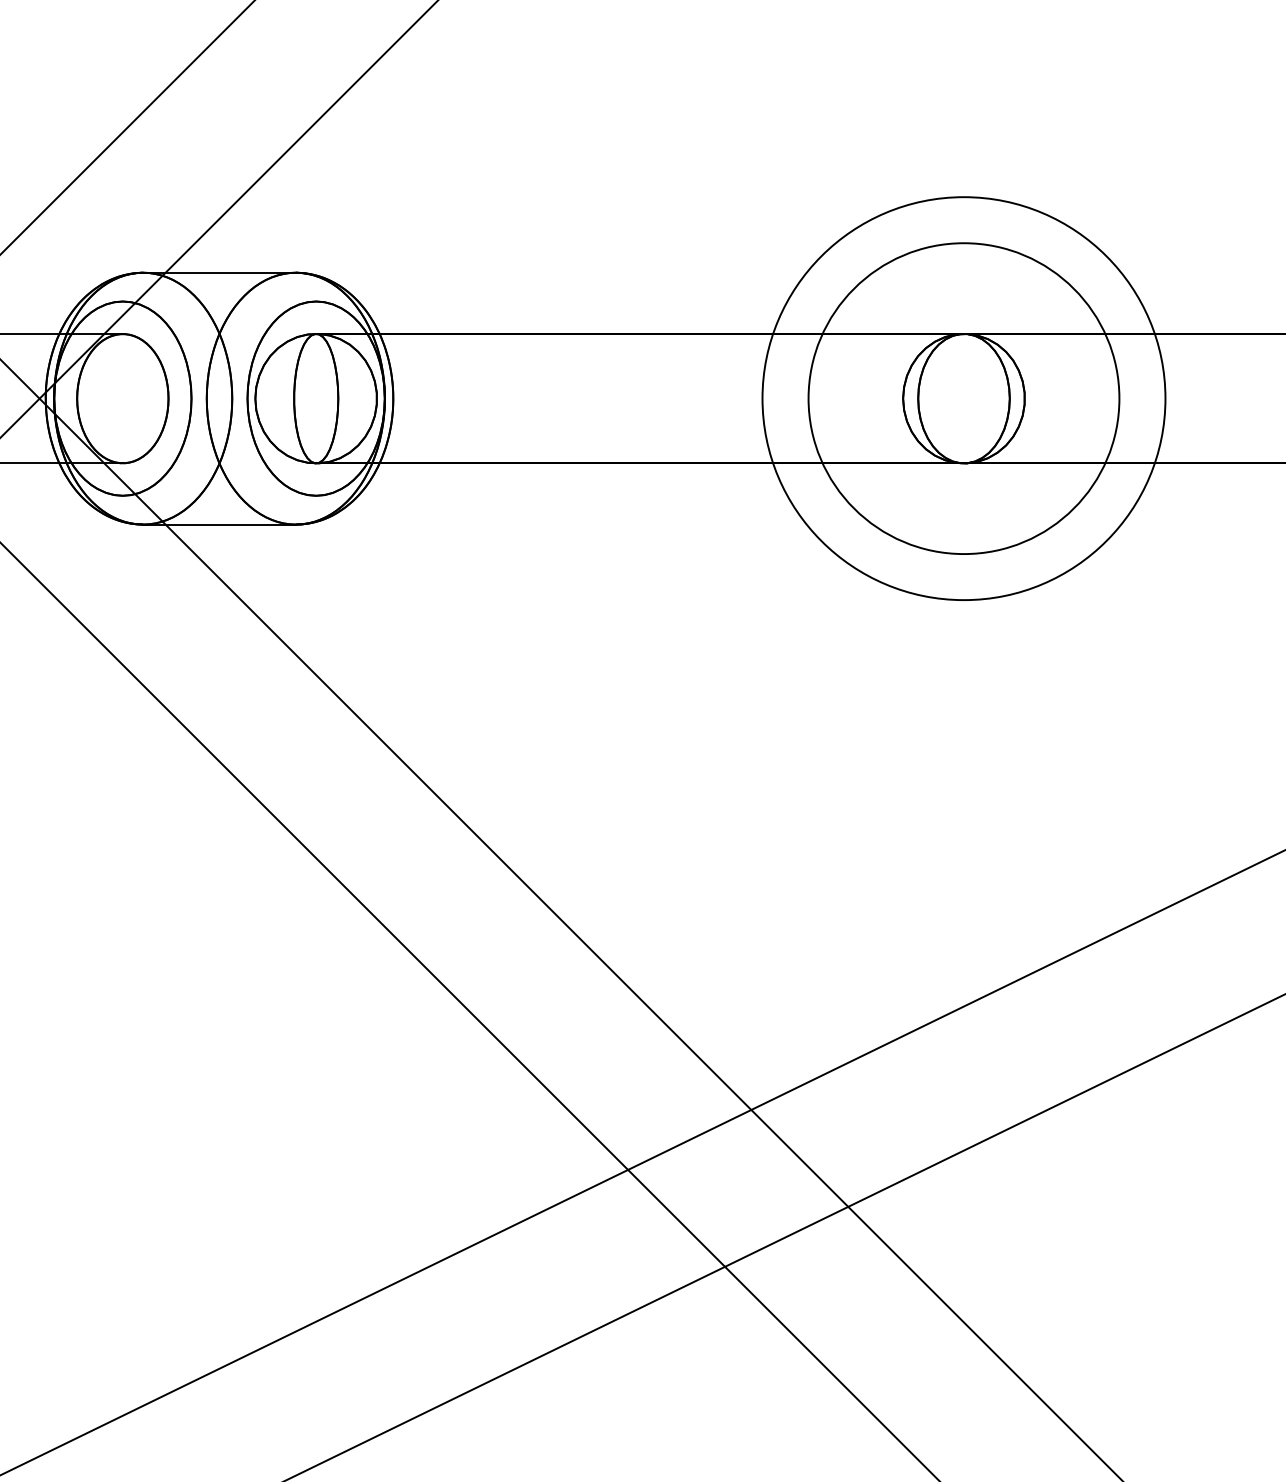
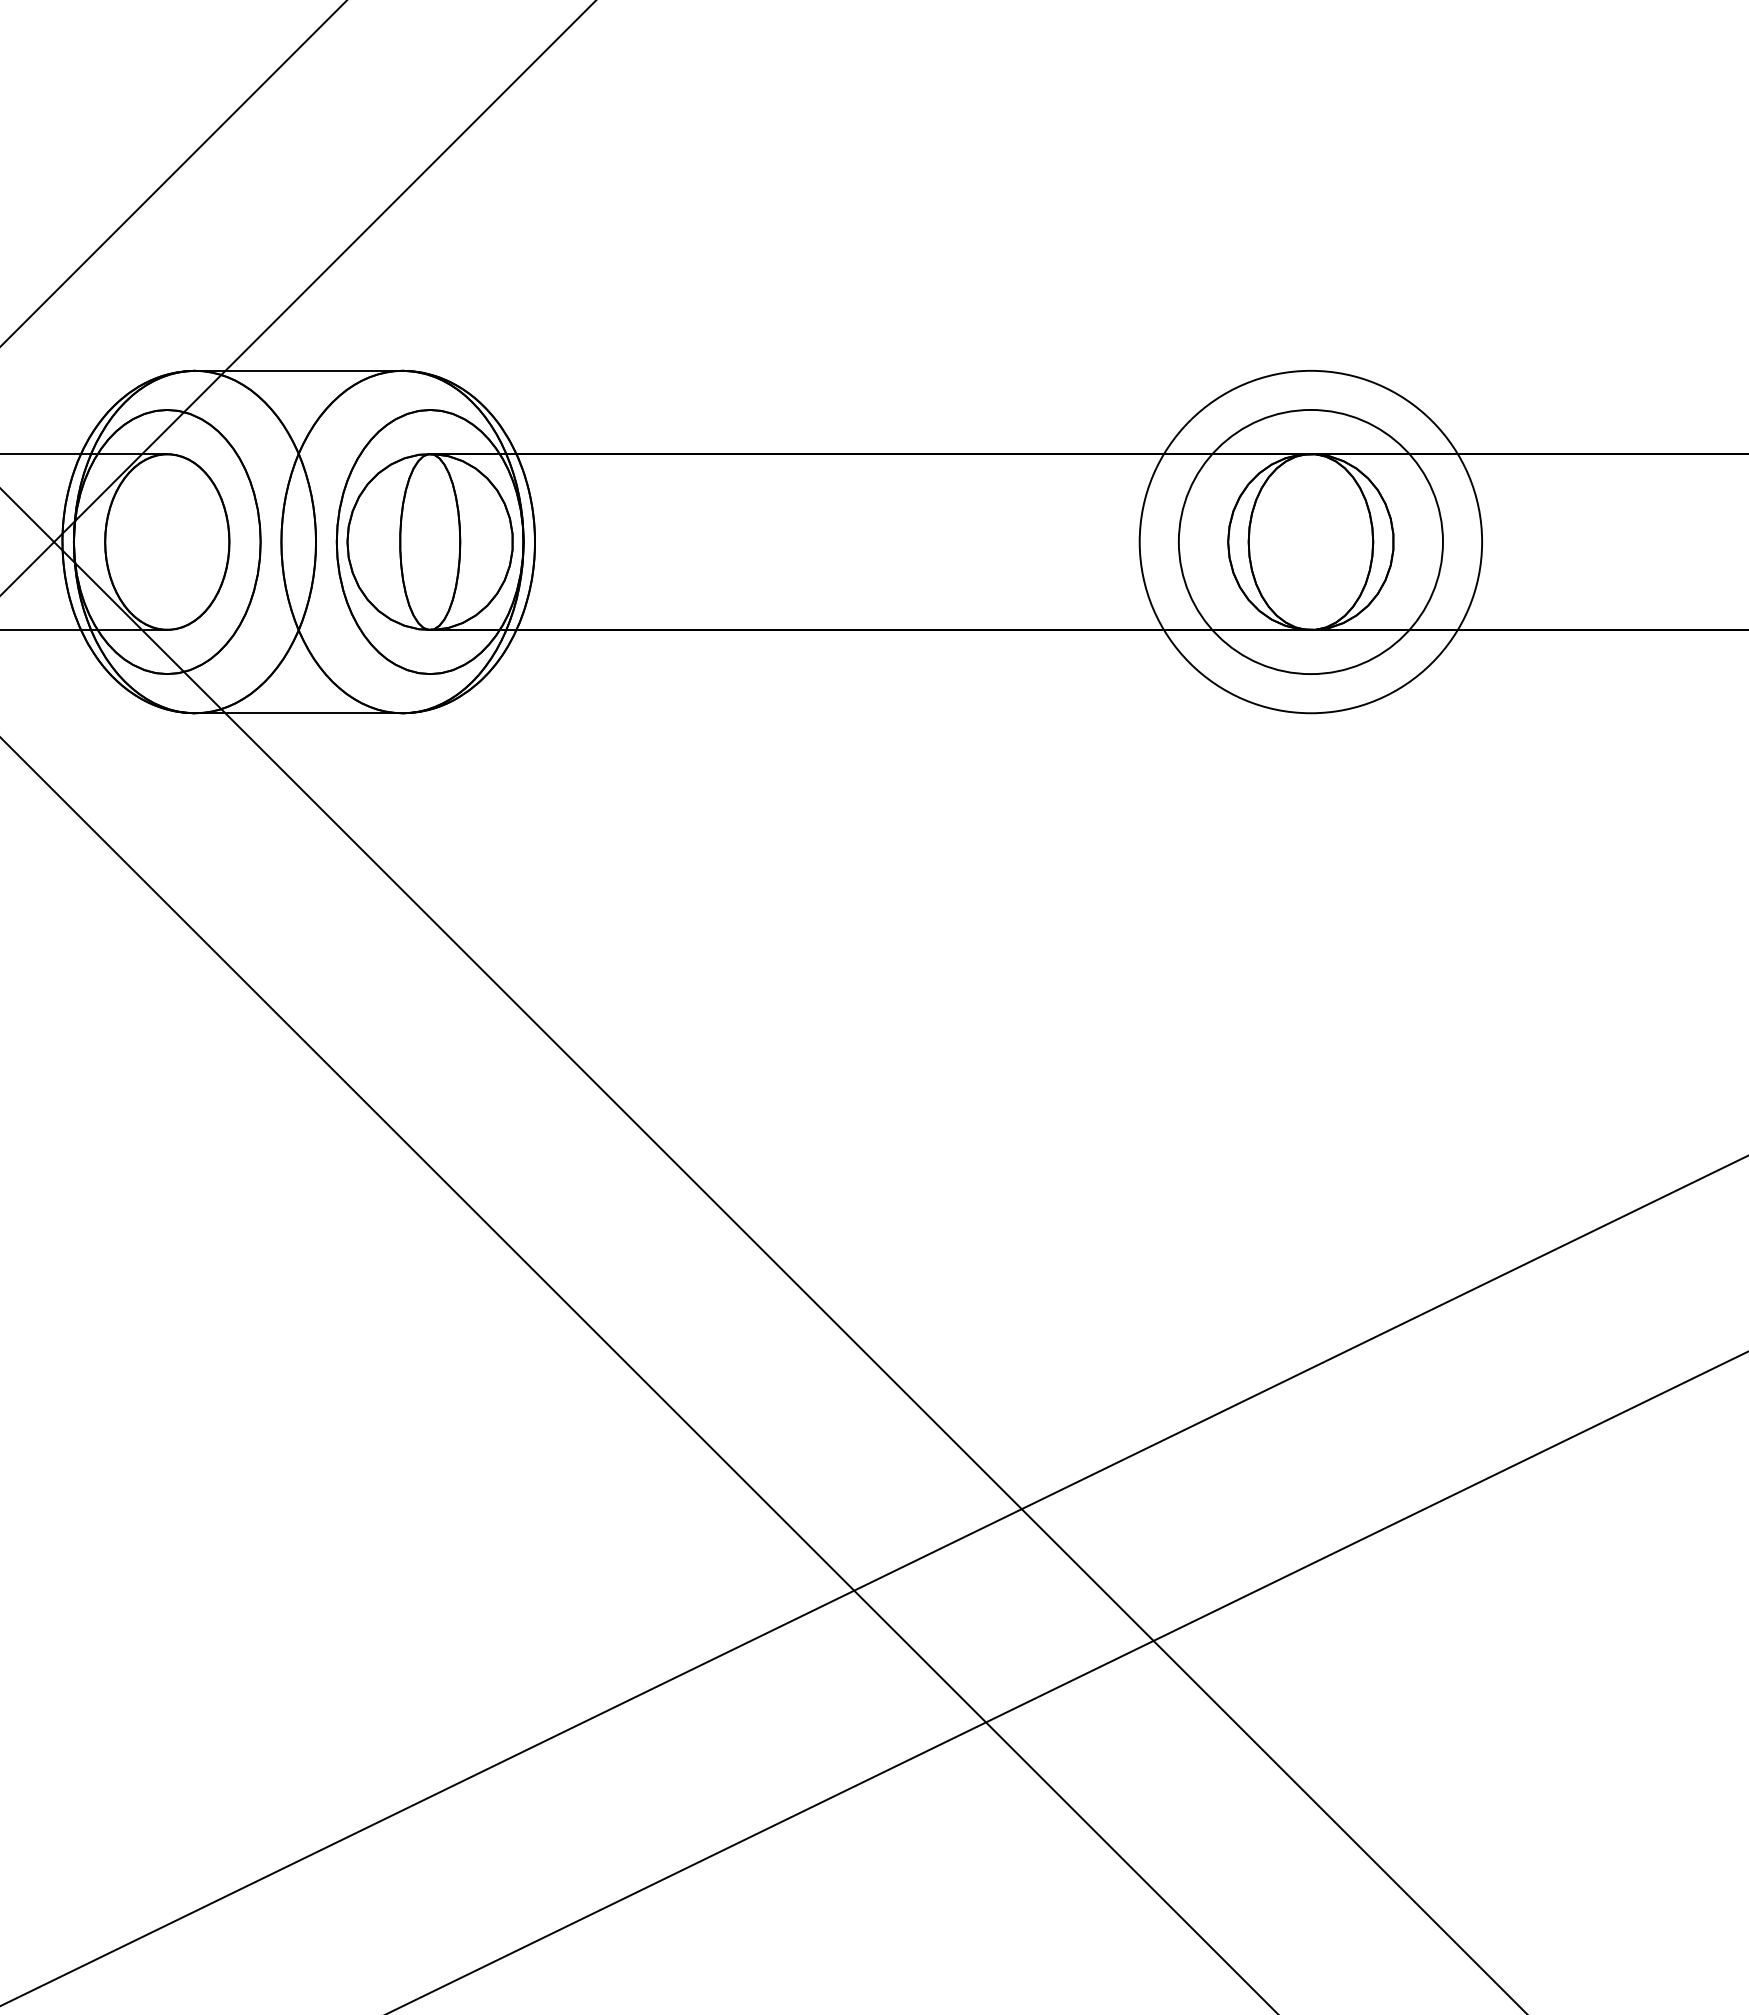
circle: (963, 398) -> (1310, 541), size x0.62
circle: (963, 398) -> (1310, 541), size x0.62

